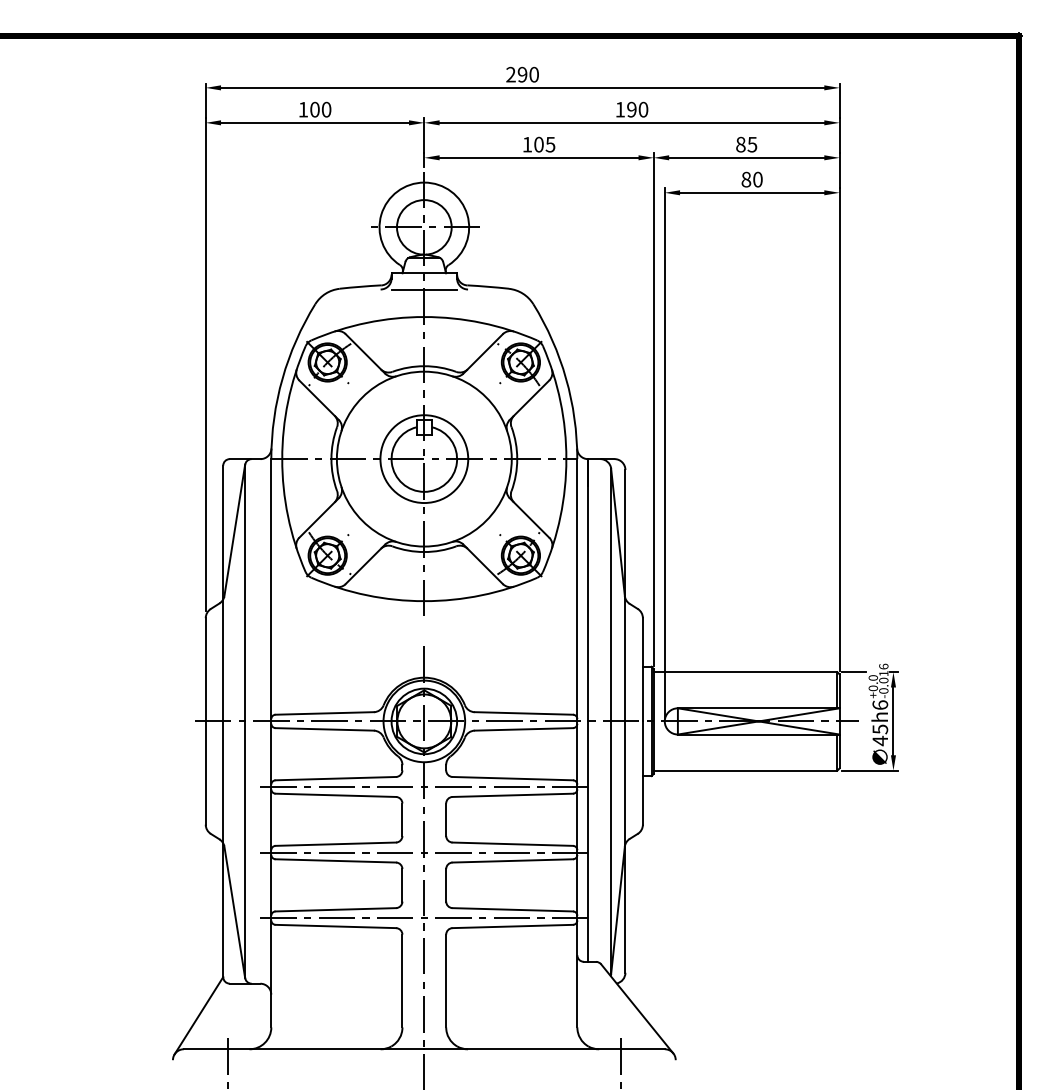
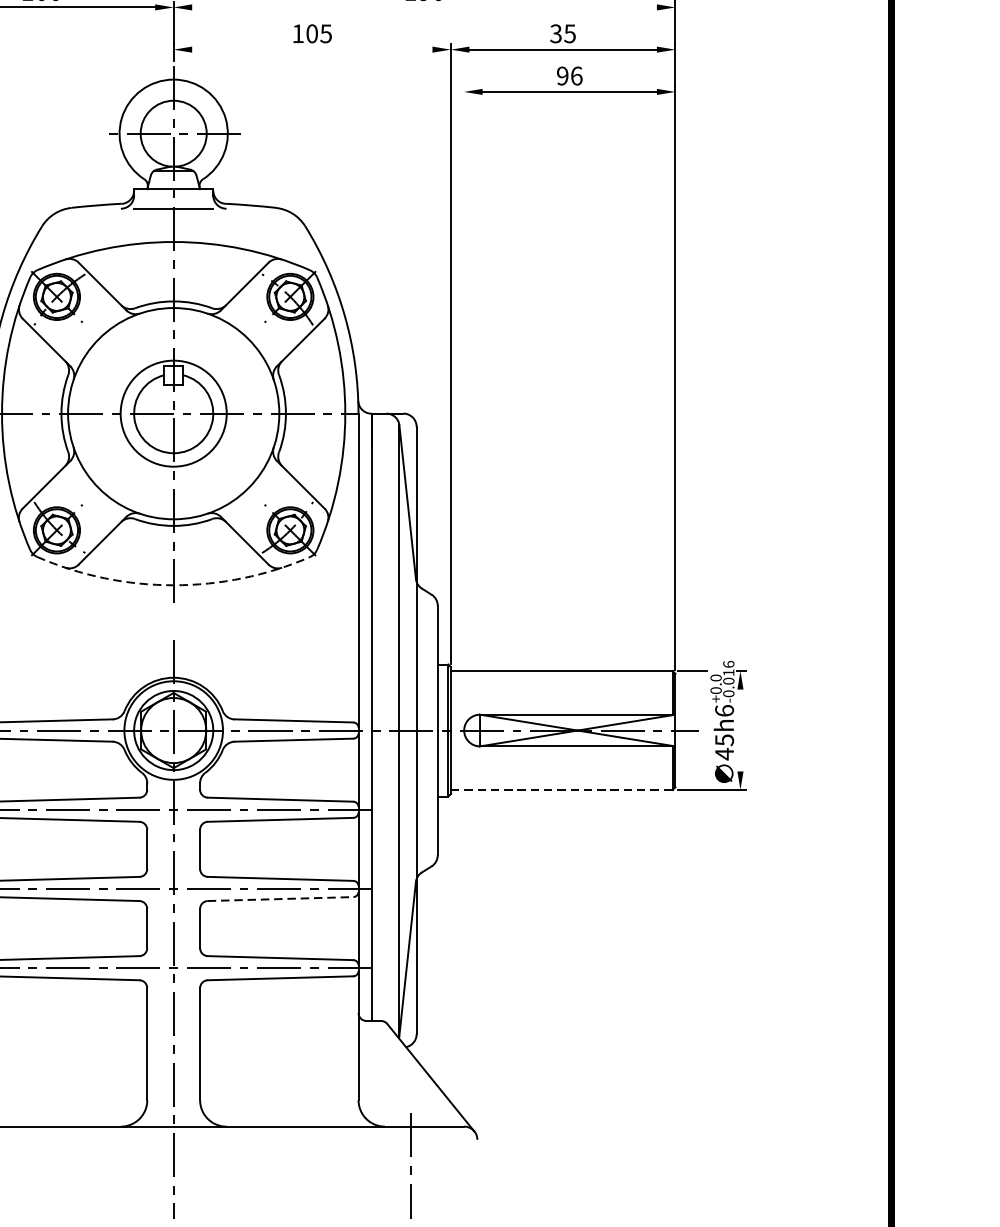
line: (631, 122) -> (423, 6), removed
text: (740, 144) -> (555, 33), 85 -> 35
line: (538, 157) -> (311, 49), removed
text: (751, 179) -> (568, 75), 80 -> 96
line: (664, 452) -> (463, 405), removed
arc: (424, 601) -> (173, 585), solid -> dashed
line: (893, 721) -> (740, 730), removed
line: (745, 770) -> (561, 789), solid -> dashed
line: (513, 860) -> (281, 898), solid -> dashed

